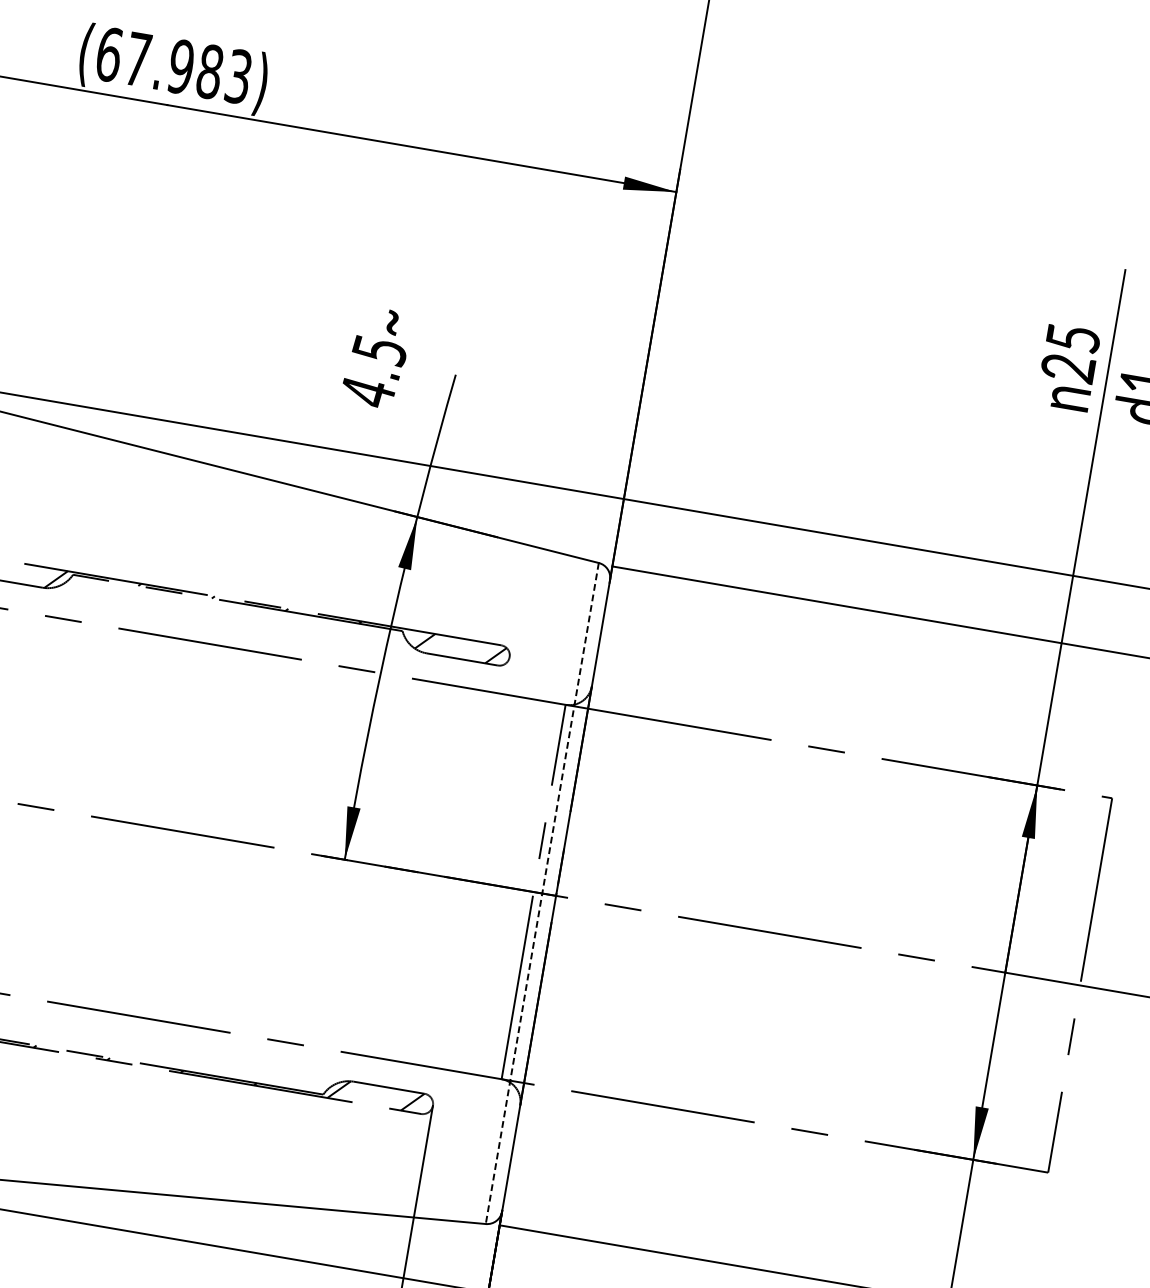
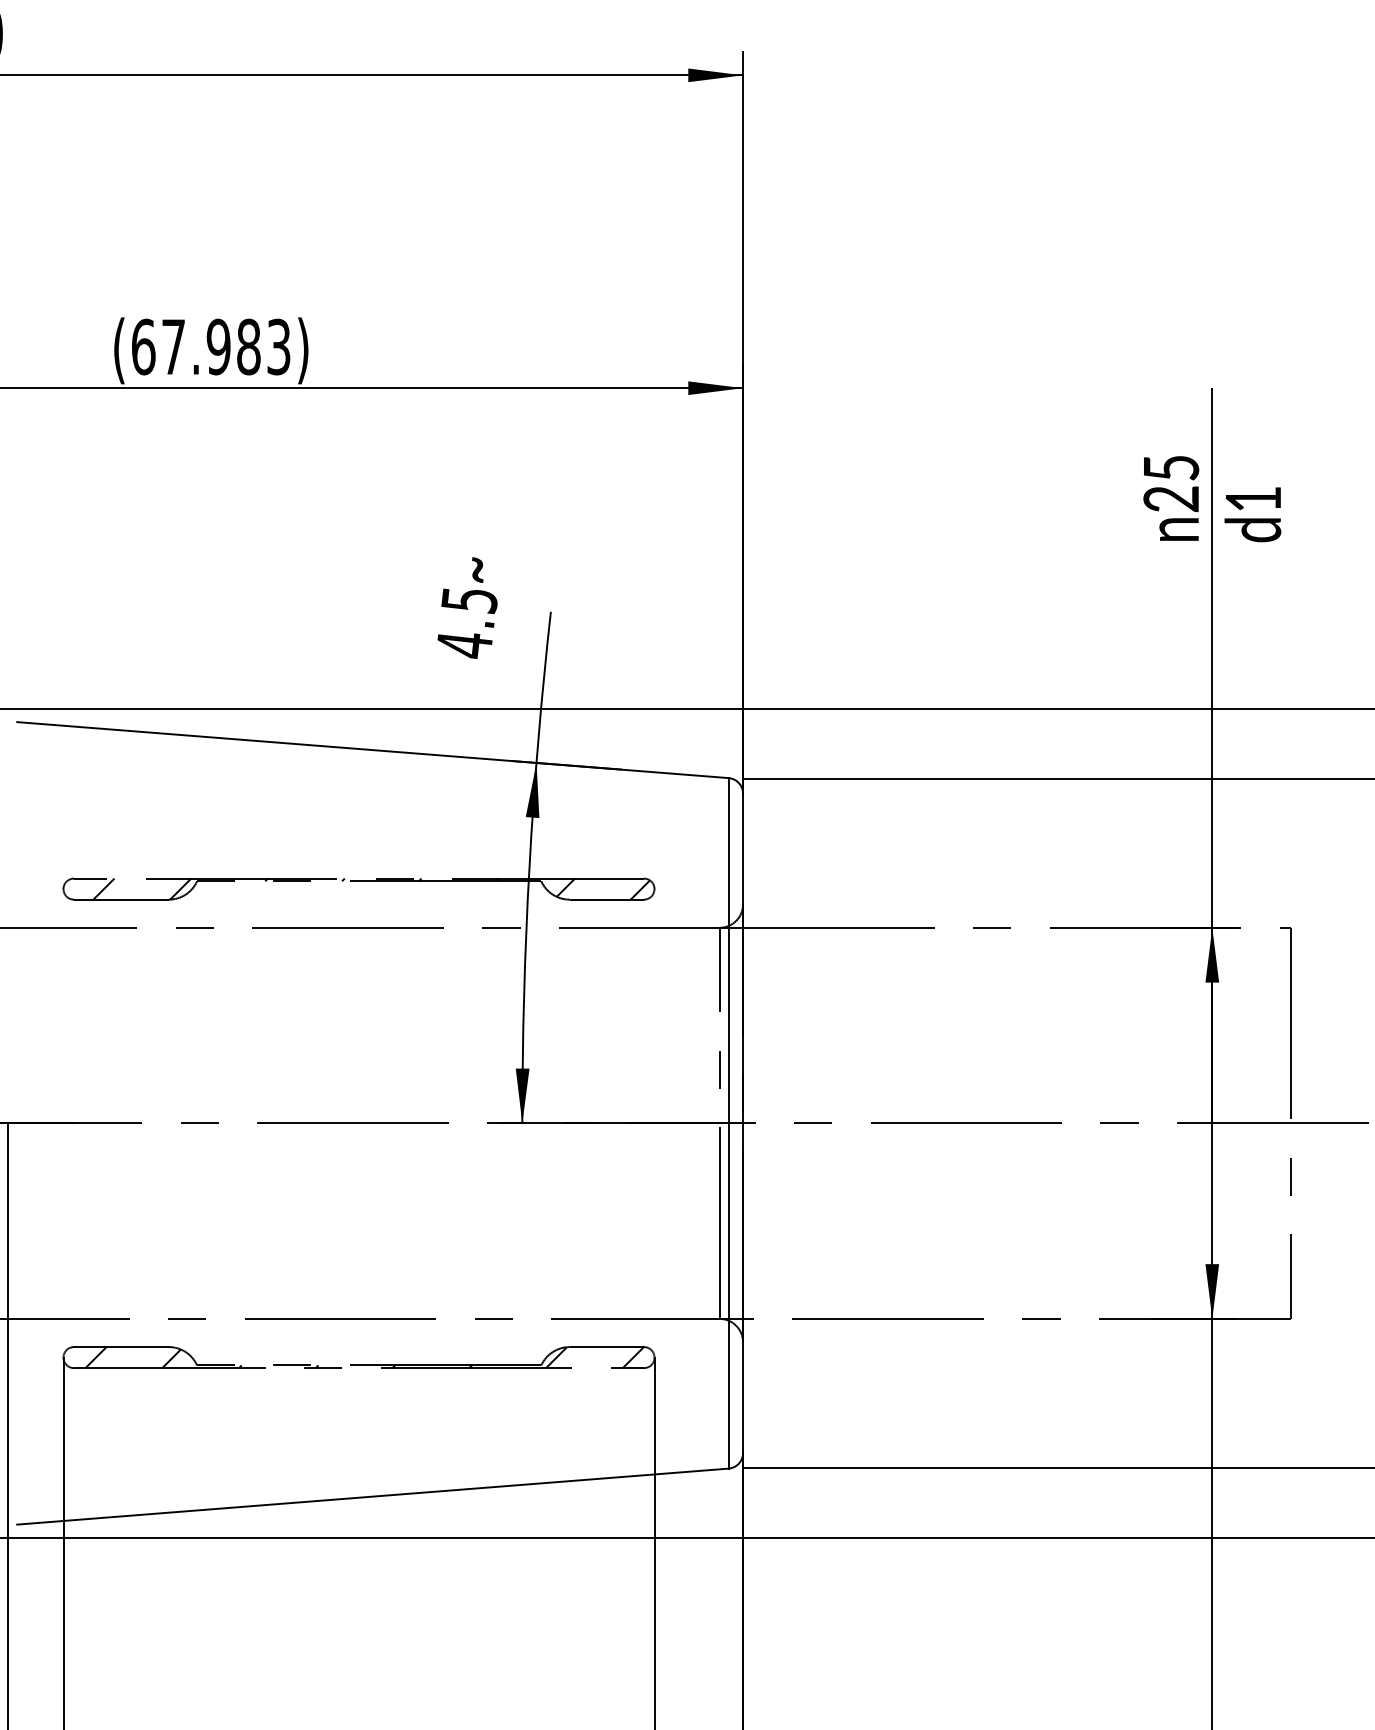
line: (542, 893) -> (728, 1123), dashed -> solid

